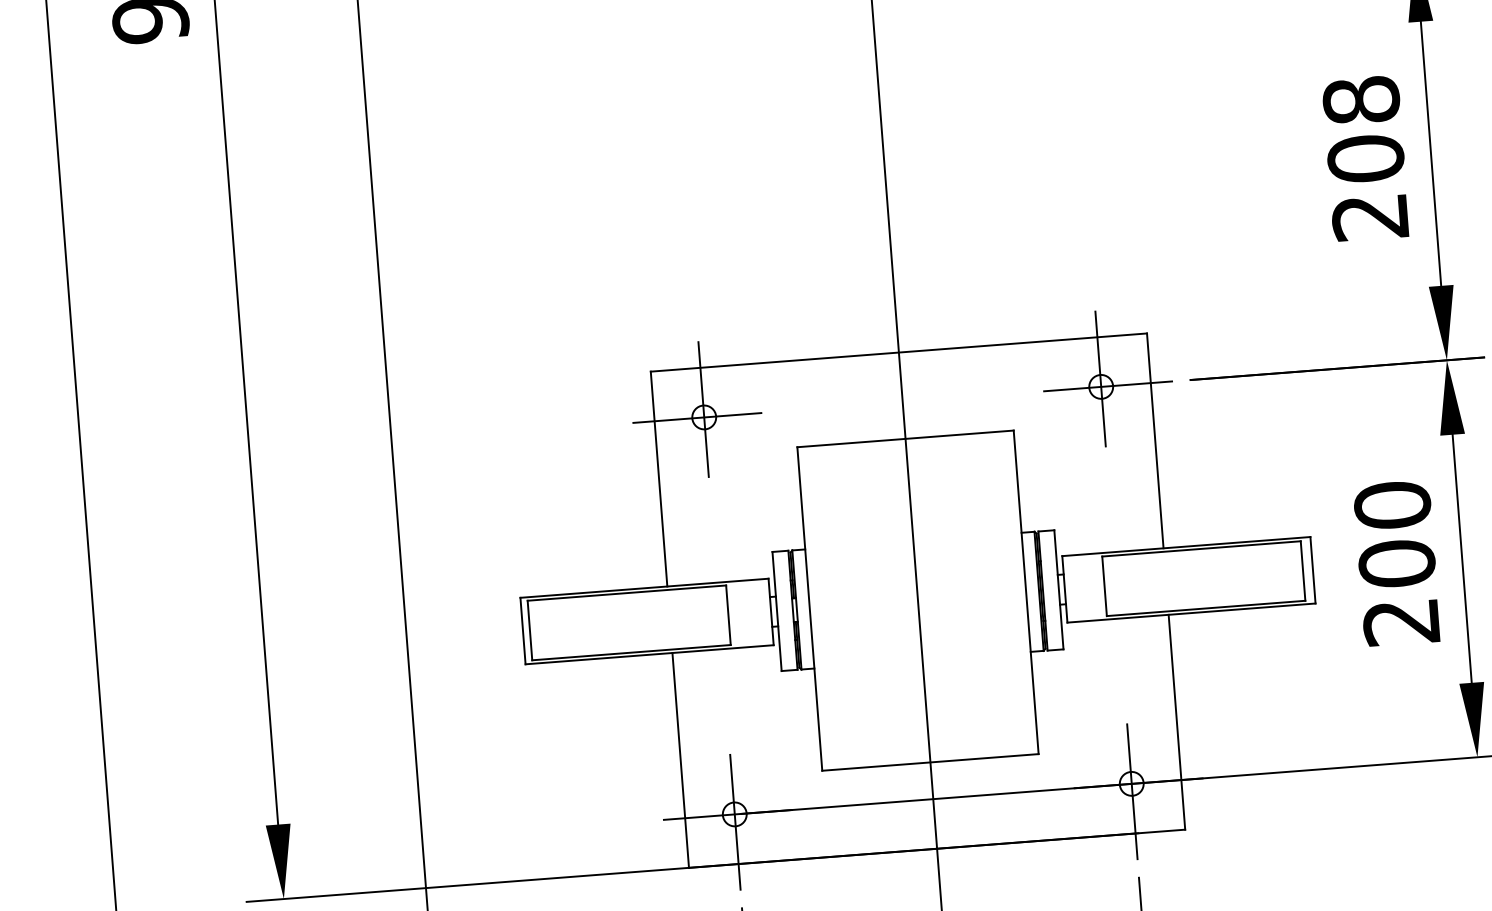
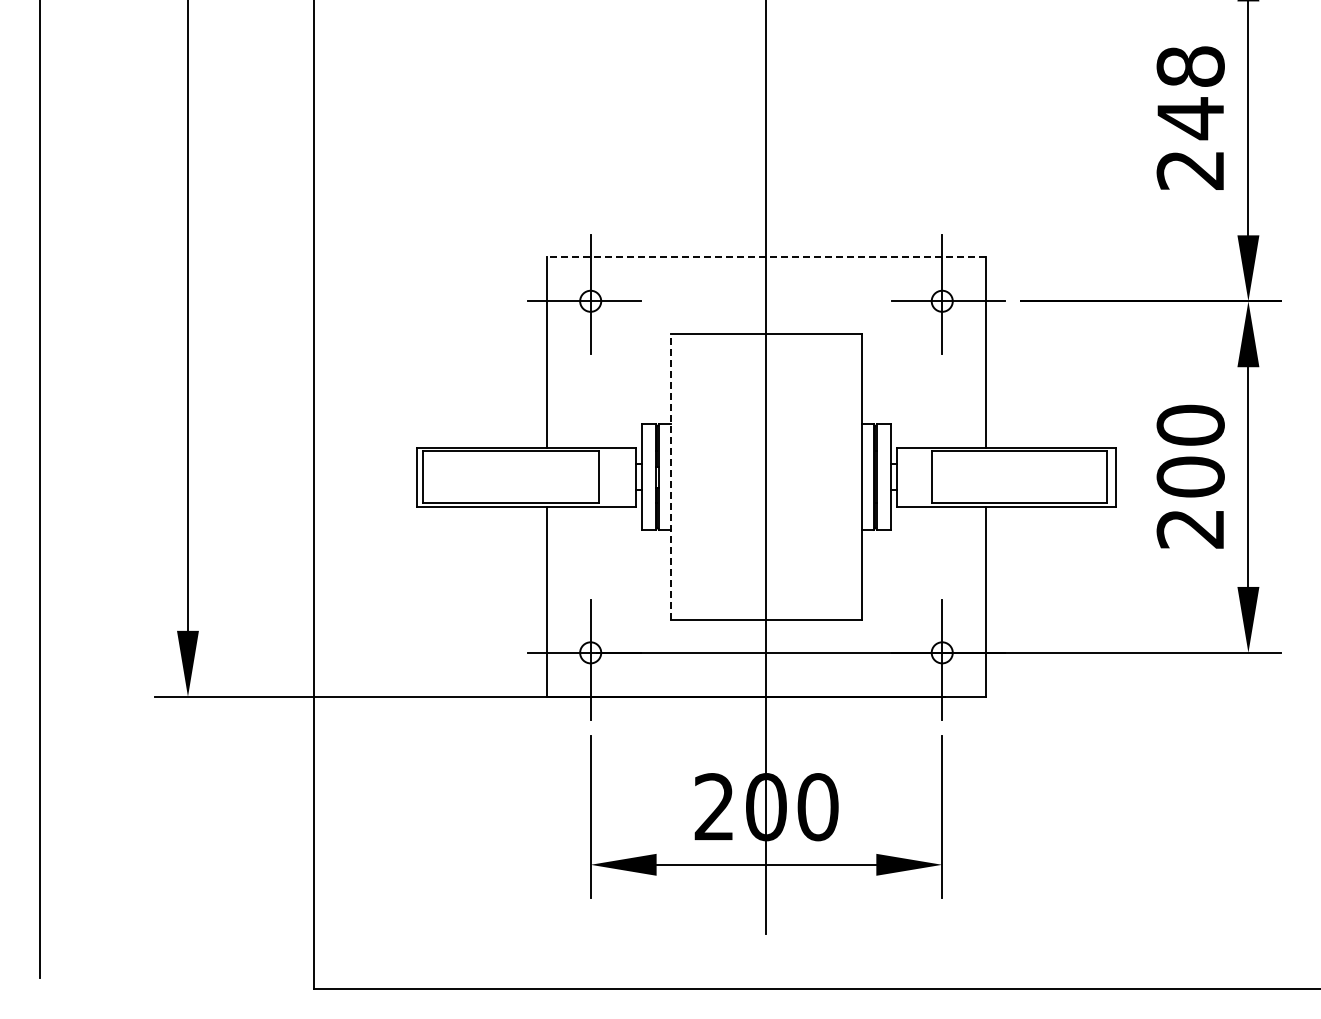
text: (1365, 158) -> (1190, 118), 208 -> 248
line: (898, 352) -> (766, 257), solid -> dashed
line: (809, 608) -> (670, 476), solid -> dashed

